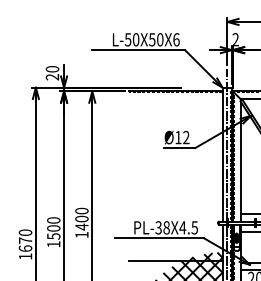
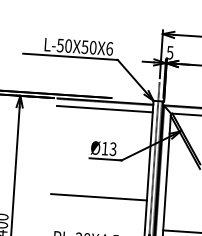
text: (235, 39) -> (169, 52), 2 -> 5
line: (175, 99) -> (104, 109), added
text: (186, 137) -> (113, 149), Ø12 -> Ø13
line: (175, 185) -> (98, 197), added

